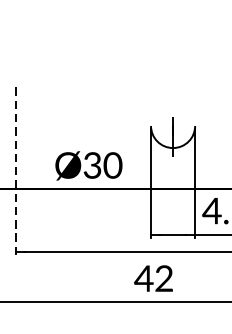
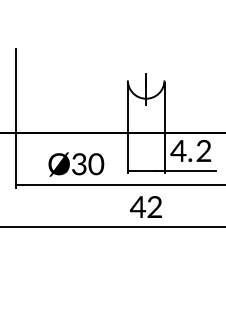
text: (89, 165) -> (76, 164), moved
line: (15, 171) -> (15, 118), dashed -> solid
text: (152, 277) -> (145, 206), moved

